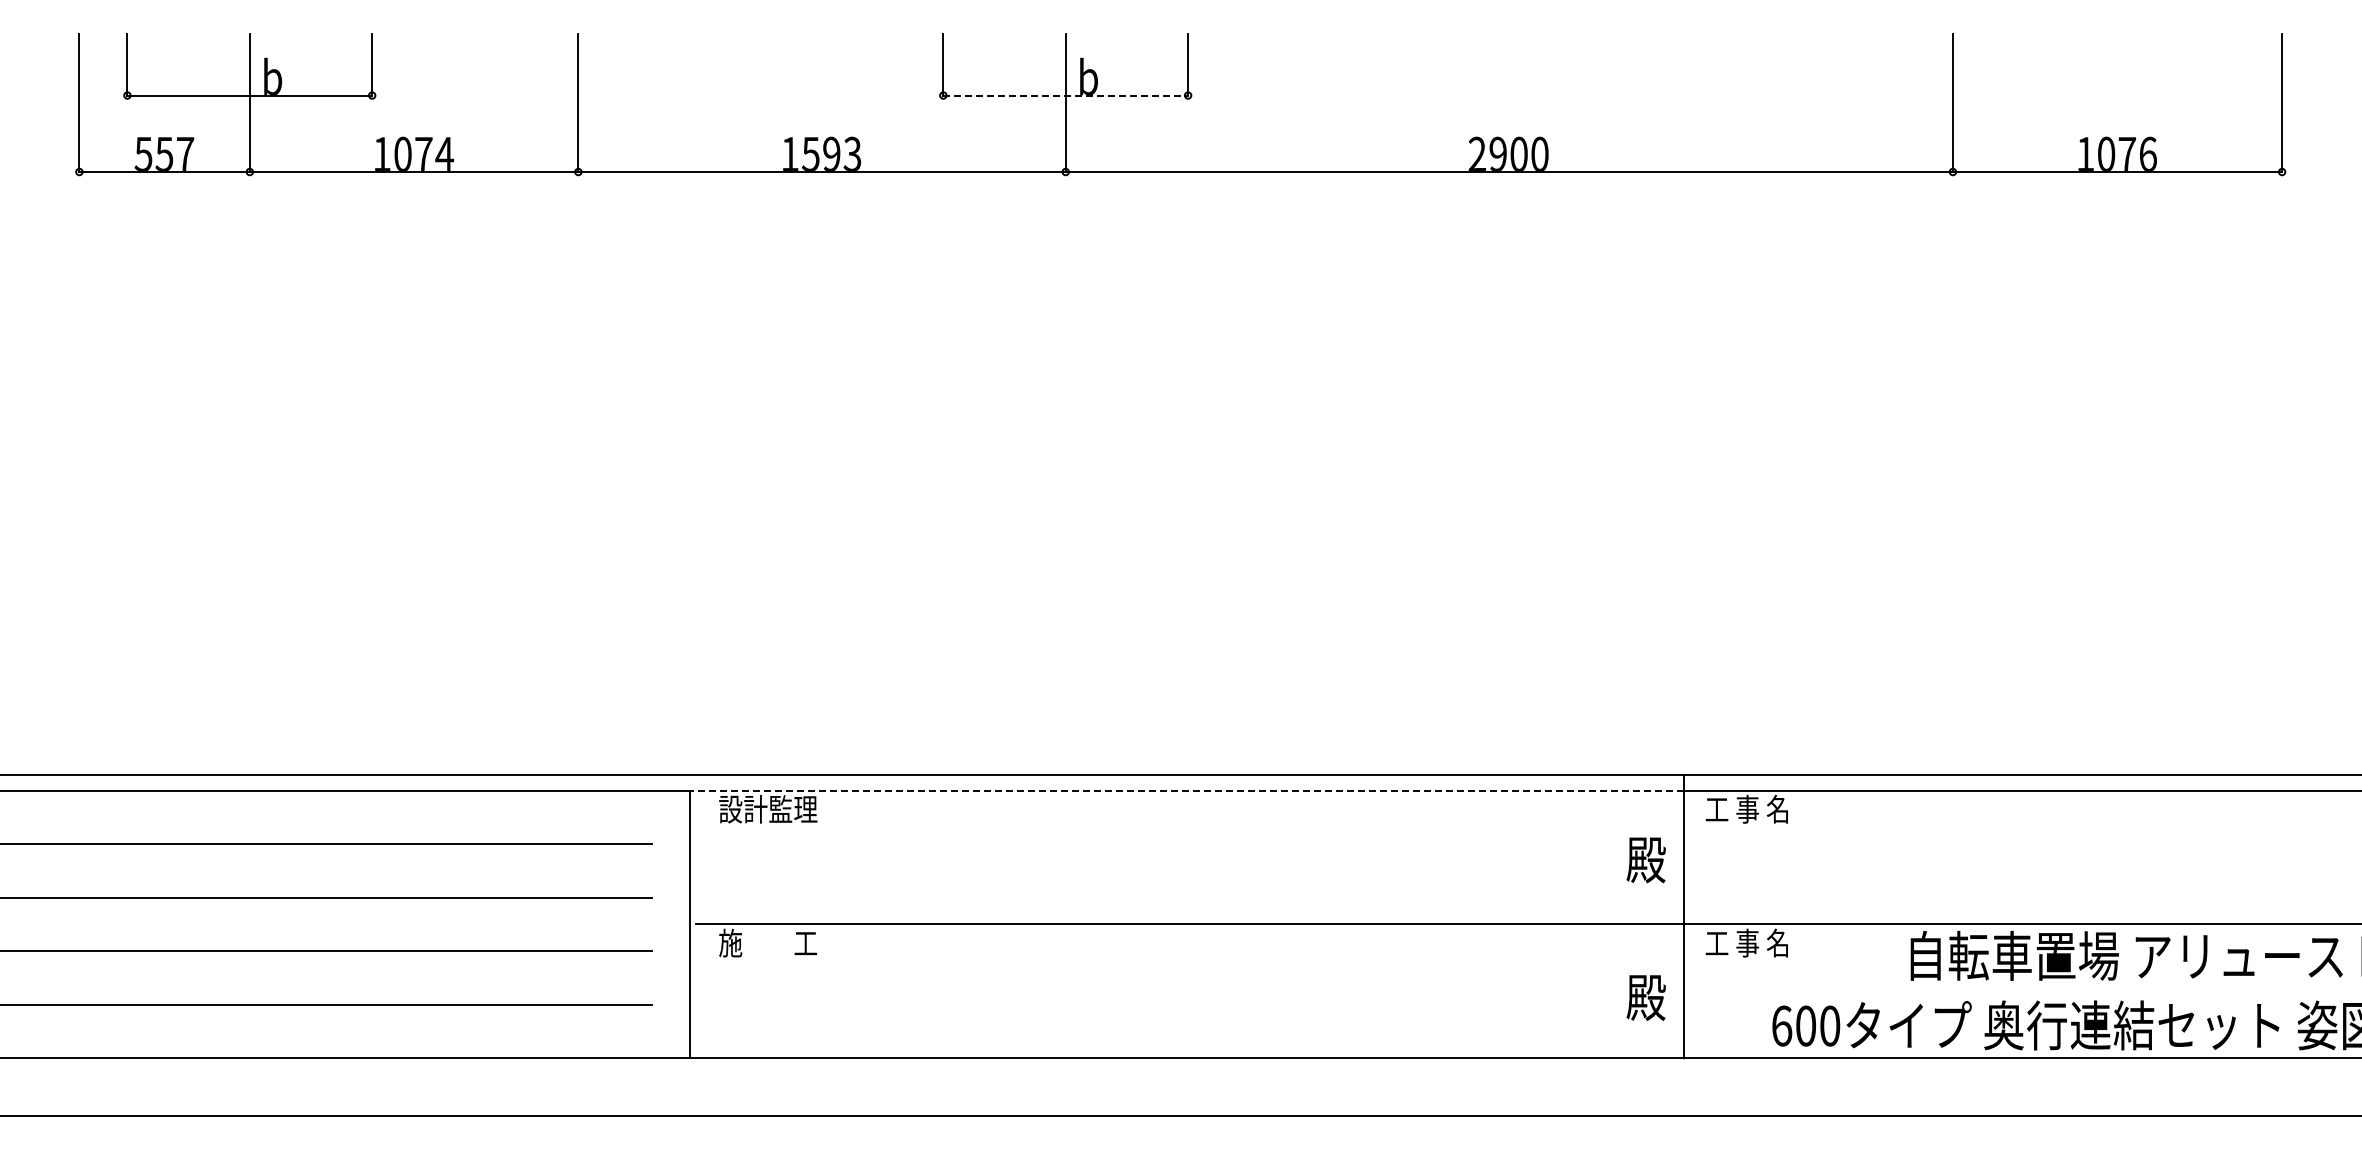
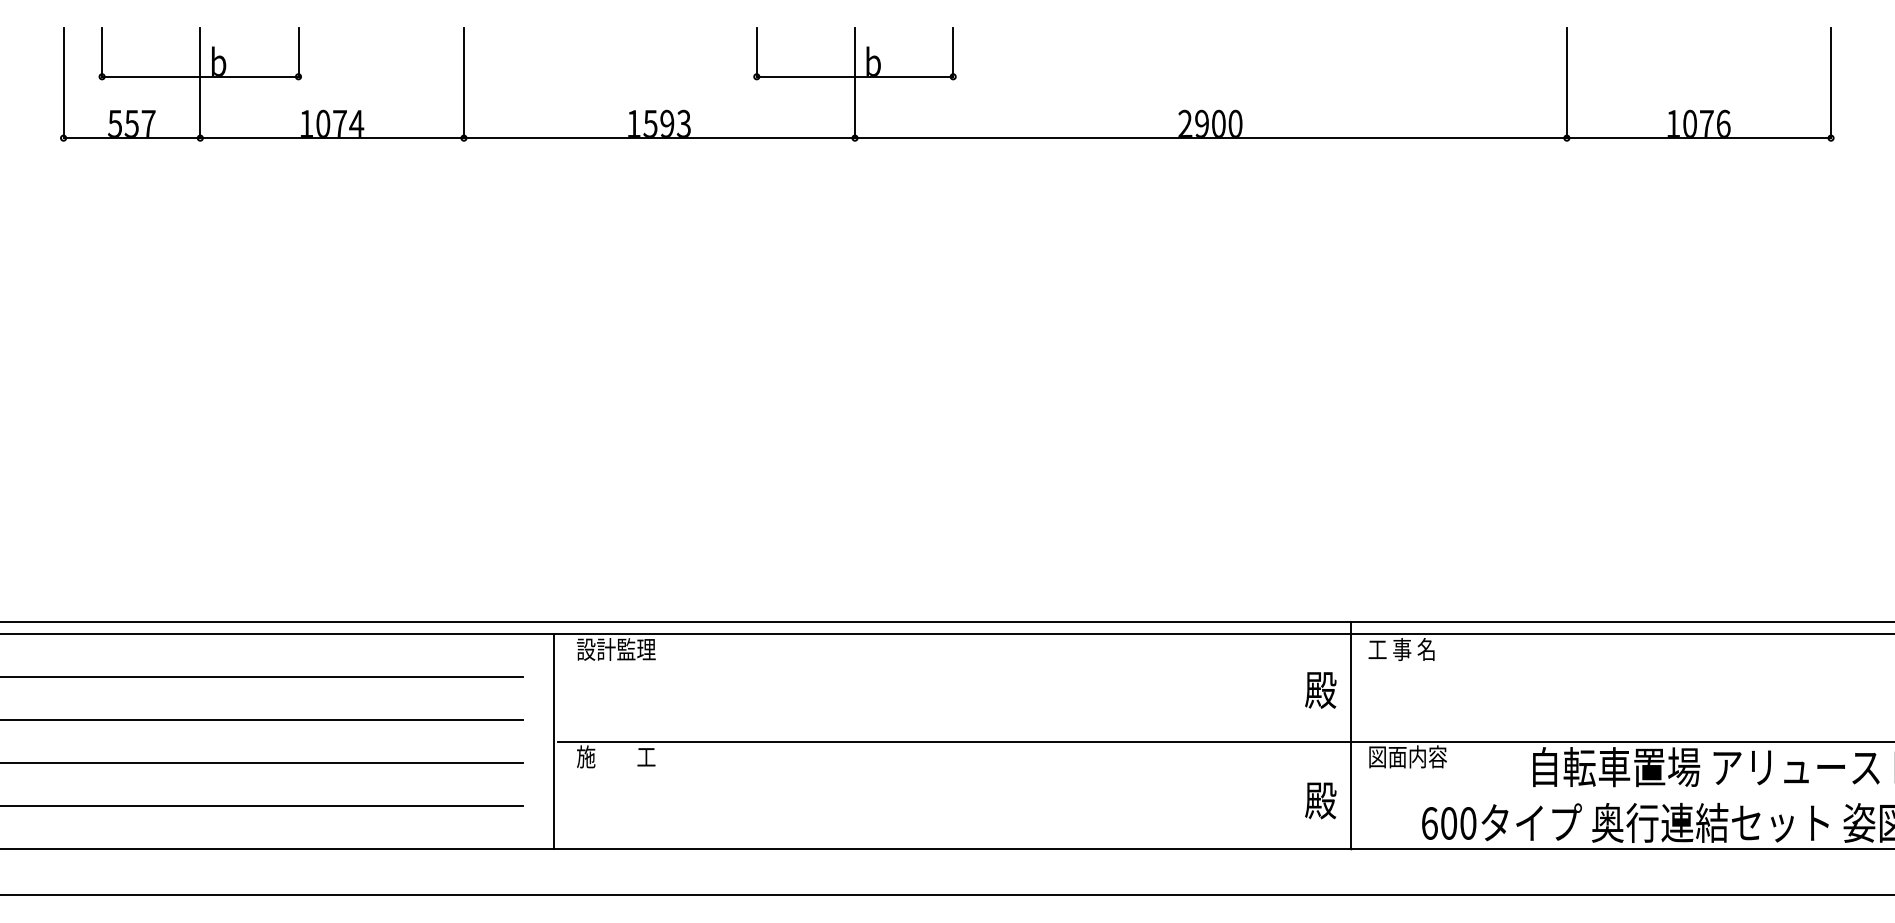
line: (1066, 95) -> (855, 76), dashed -> solid
line: (1186, 790) -> (951, 634), dashed -> solid
text: (1754, 942) -> (1407, 756), 工 事 名 -> 図面内容

